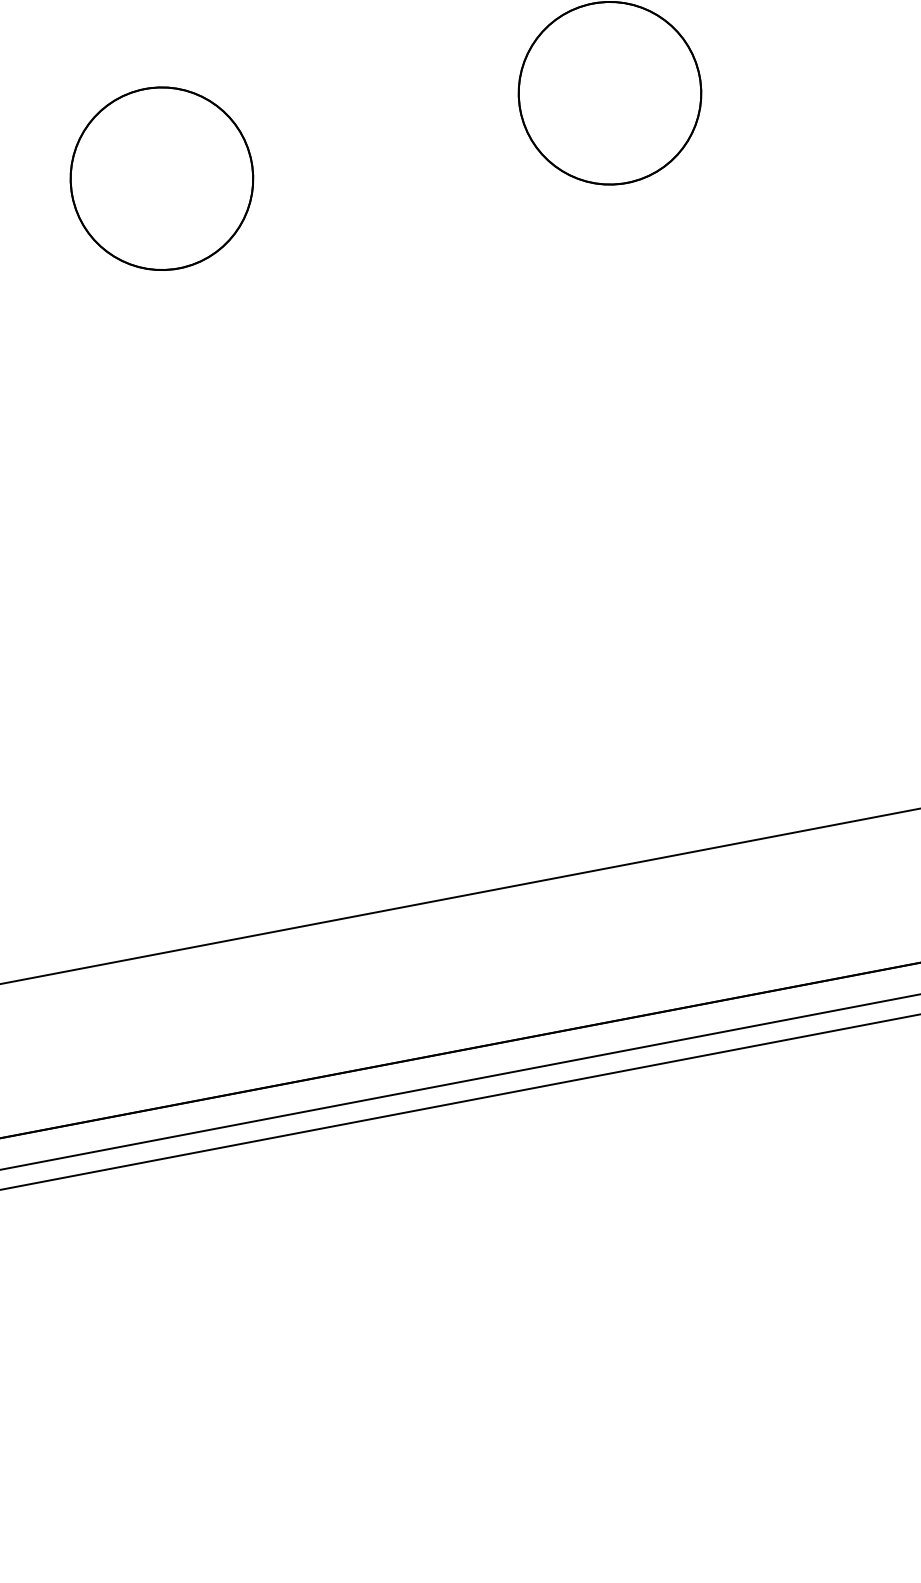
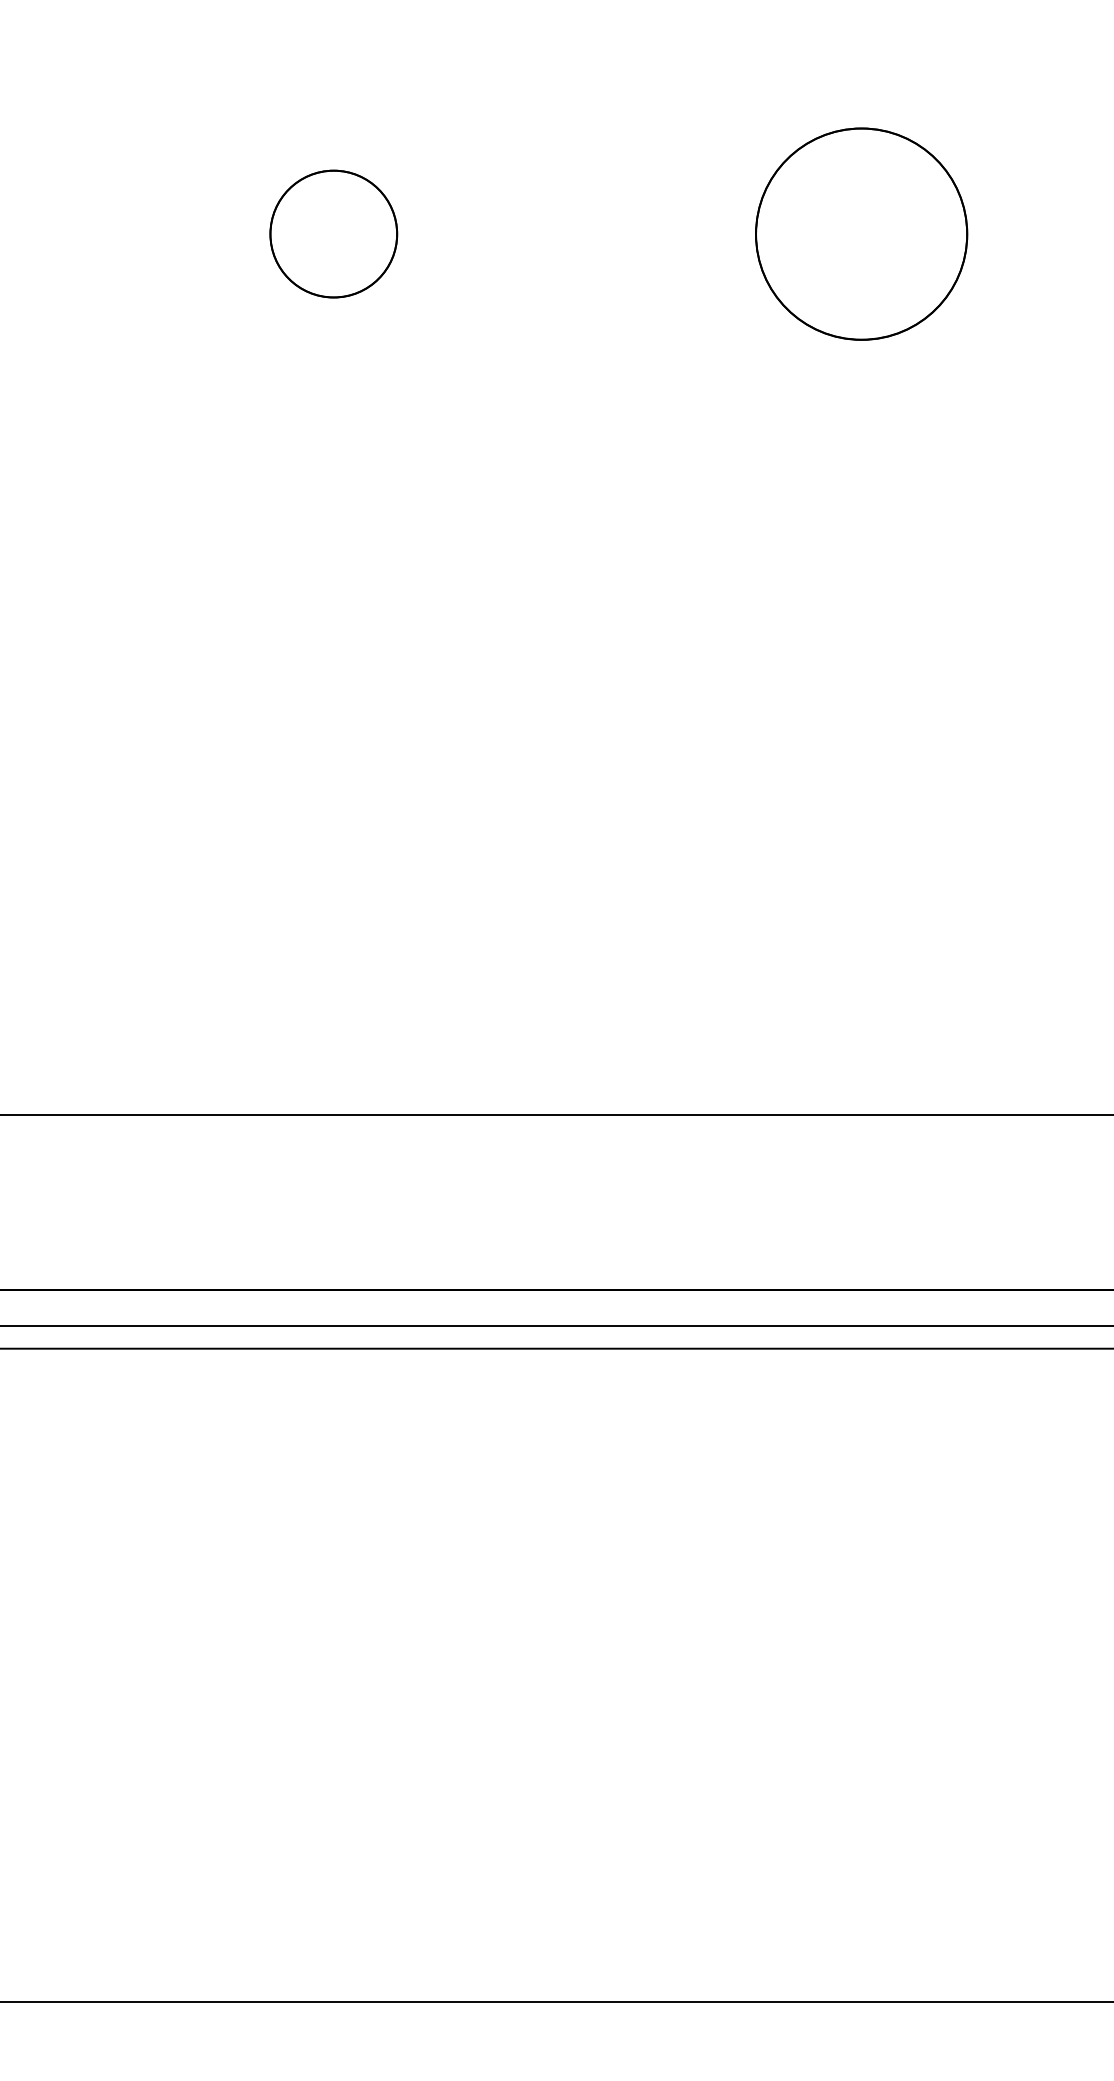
part: (161, 178) -> (333, 233), size x0.6

